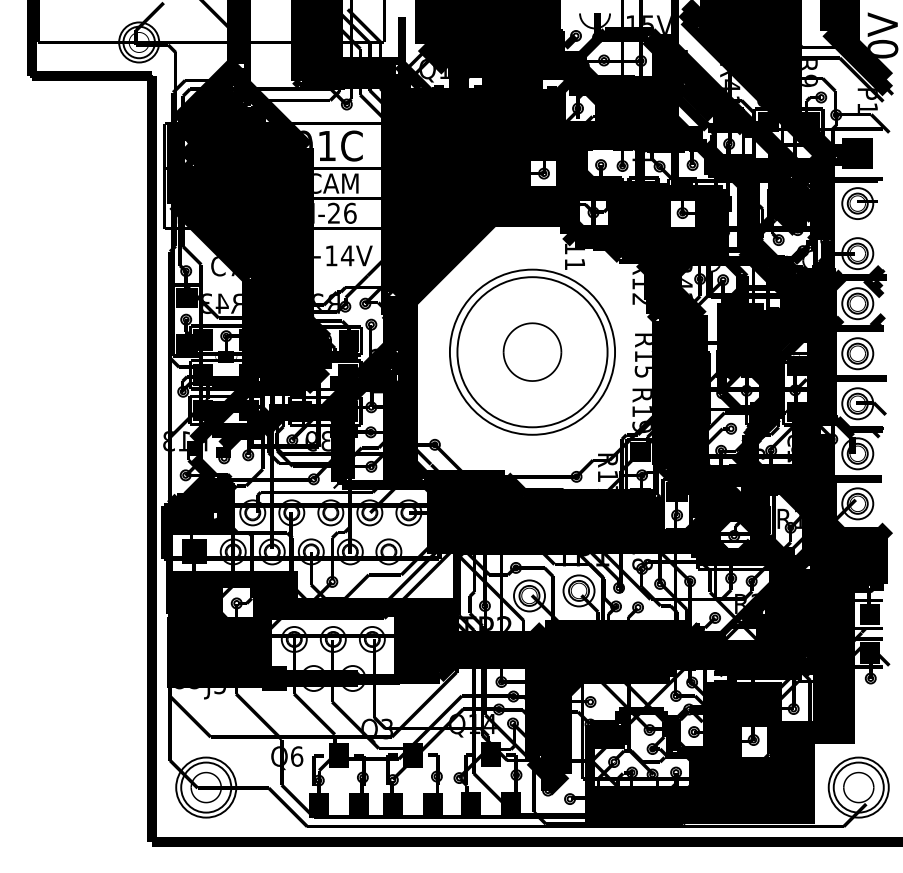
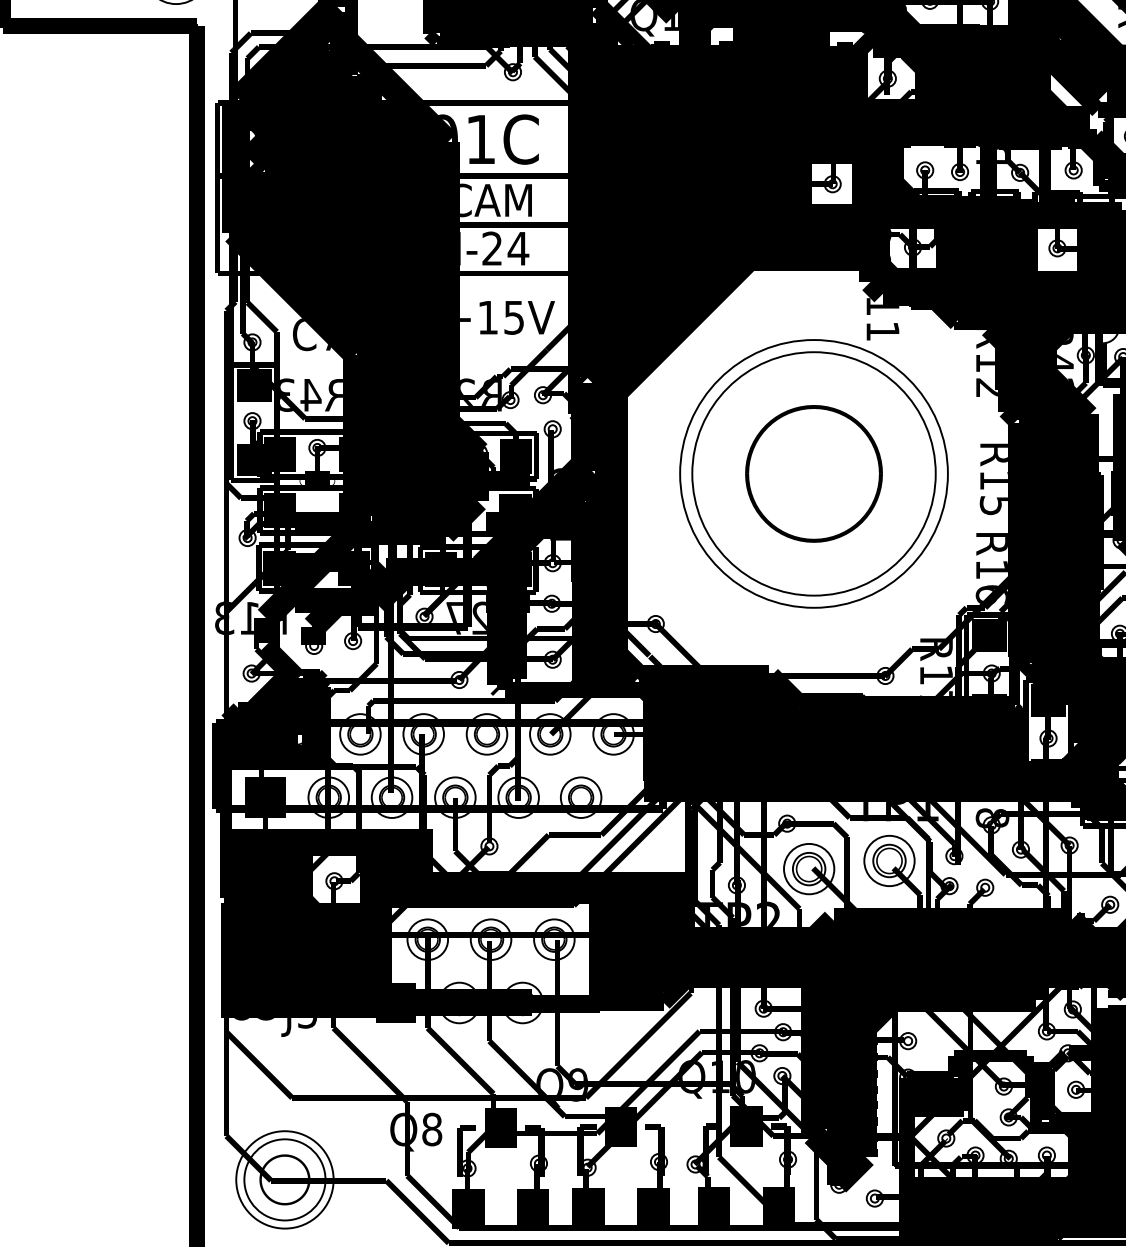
text: (349, 212) -> (517, 247), 23-JAN-26 -> 23-JAN-24
text: (347, 255) -> (514, 317), +14V -> +15V
part: (532, 351) -> (814, 472), size x1.43
text: (641, 426) -> (990, 594), R19 -> R16
text: (317, 441) -> (465, 618), R39 -> R27
text: (490, 723) -> (745, 1075), Q14 -> Q10
text: (387, 728) -> (578, 1084), Q3 -> Q9
text: (297, 756) -> (432, 1129), Q6 -> Q8

